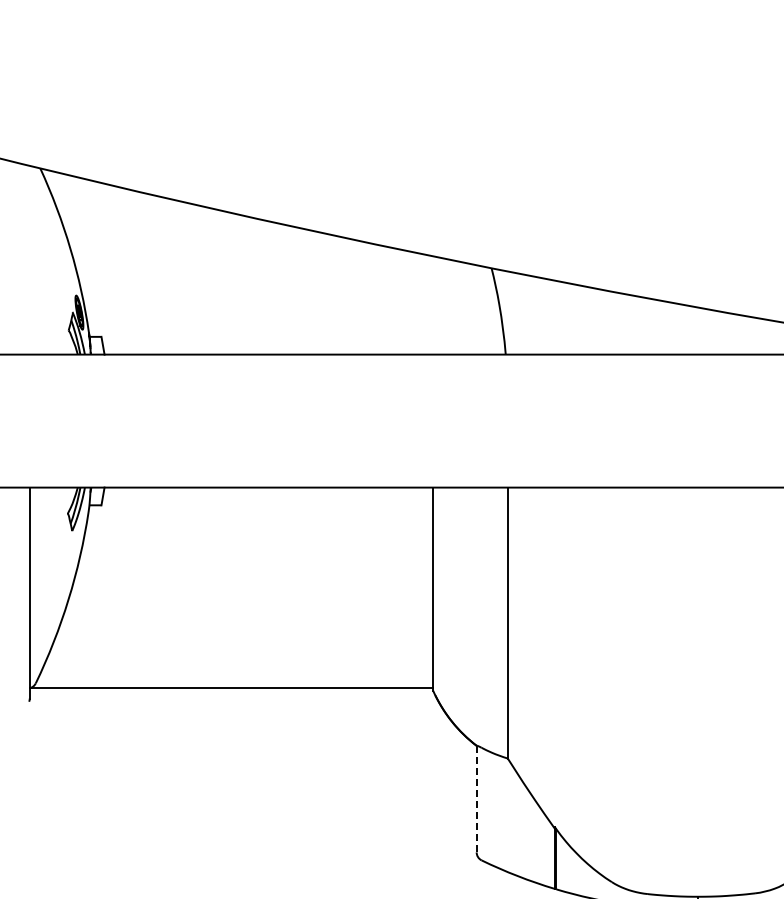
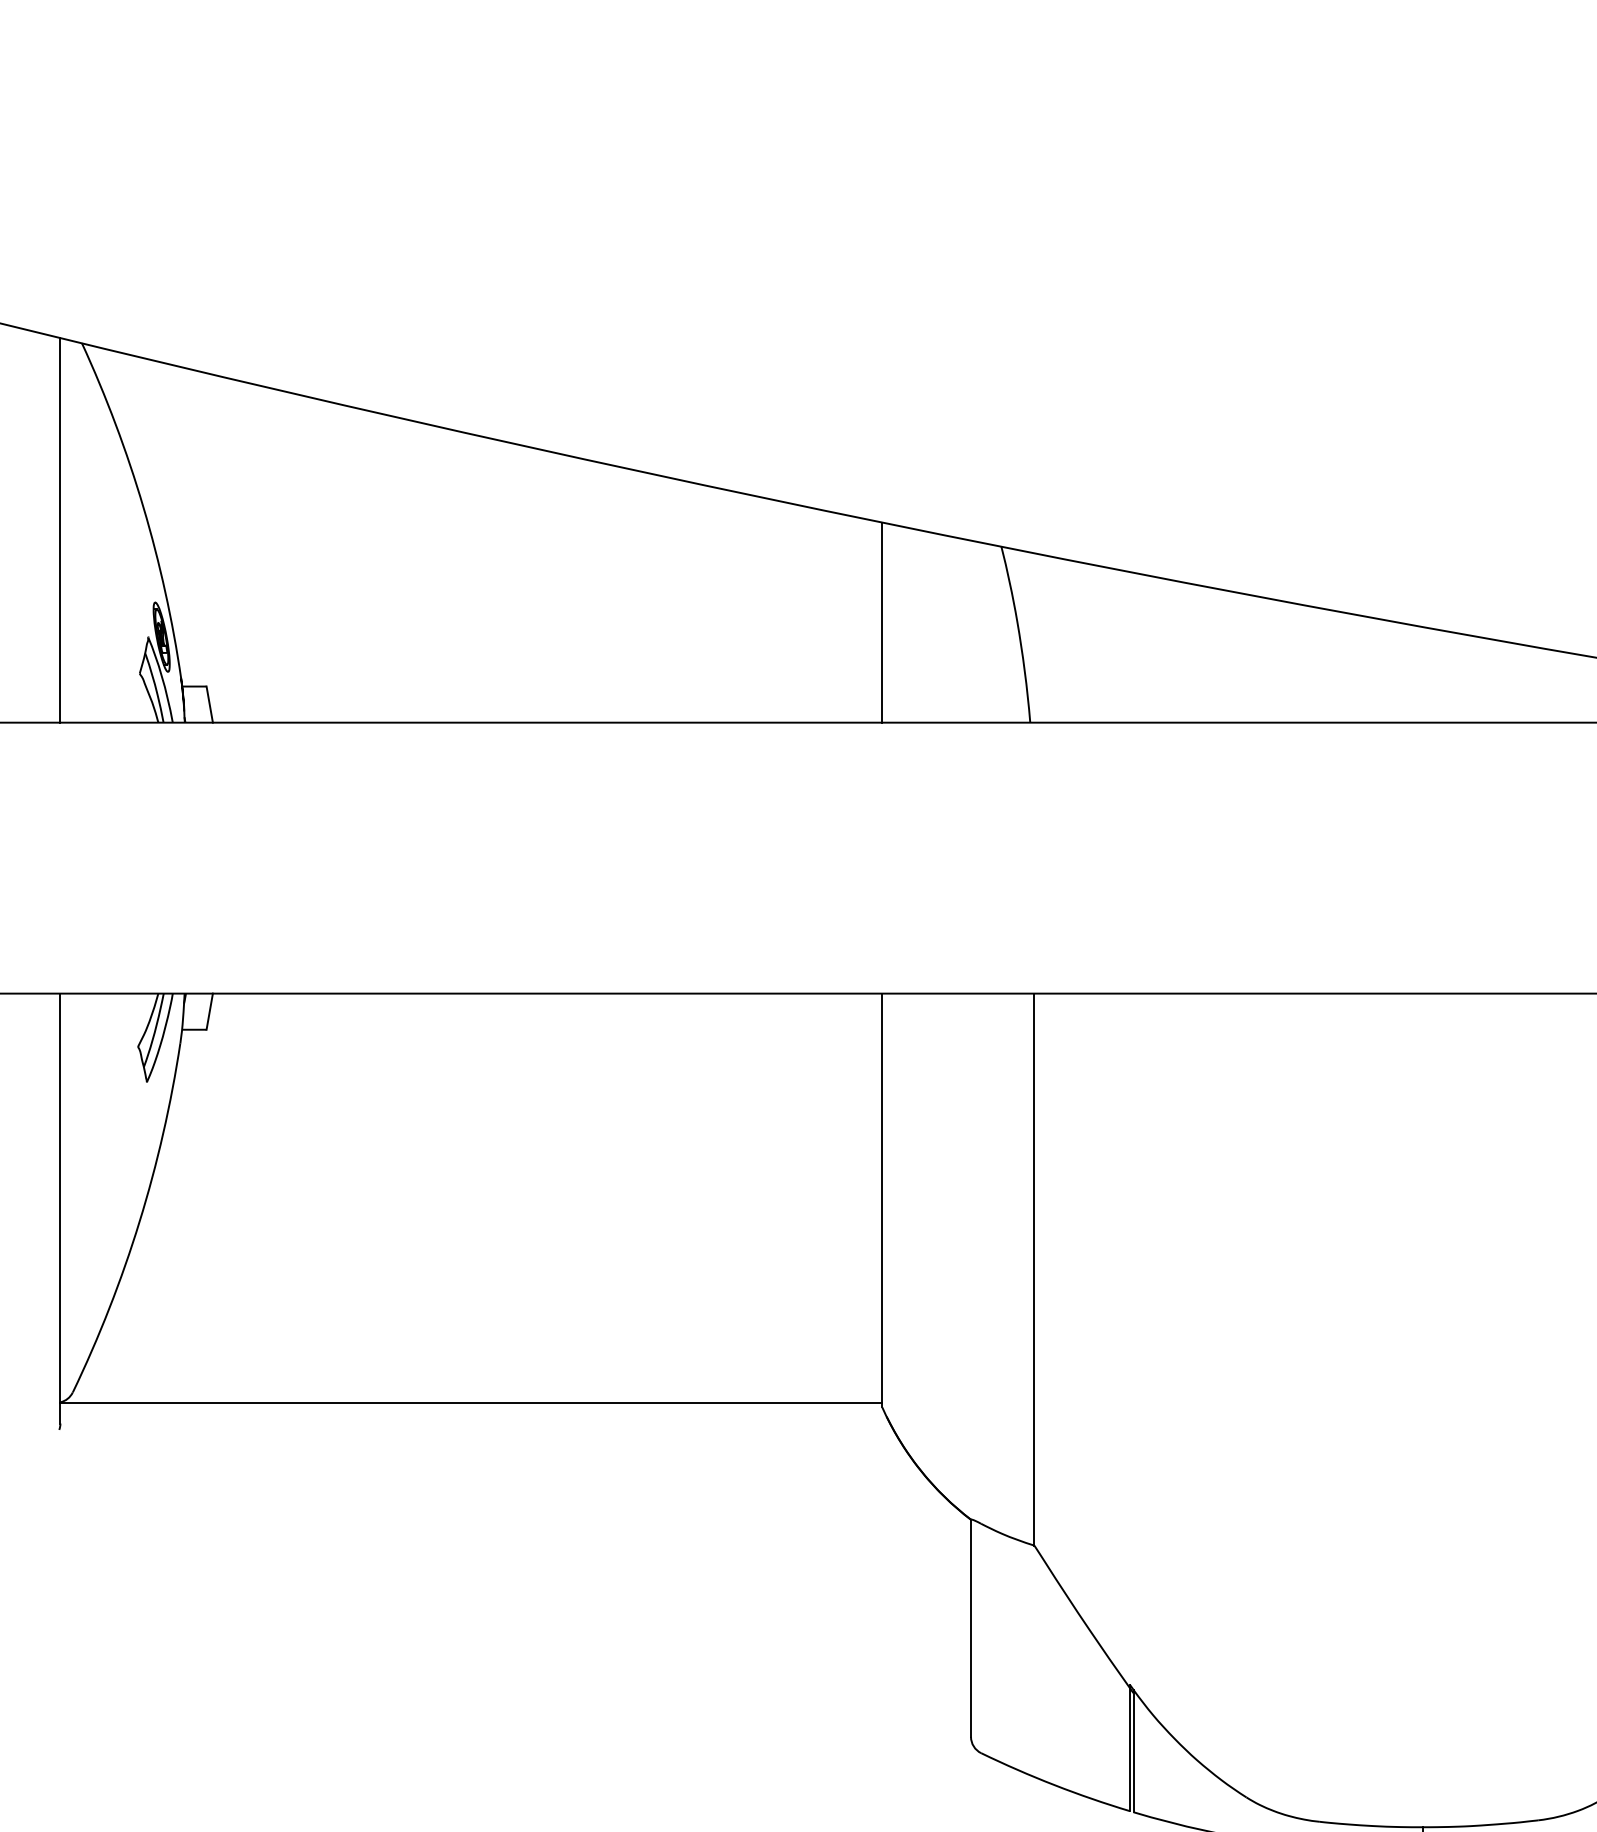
line: (29, 259) -> (59, 528), added
line: (433, 305) -> (883, 622), added
line: (476, 799) -> (970, 1629), dashed -> solid

